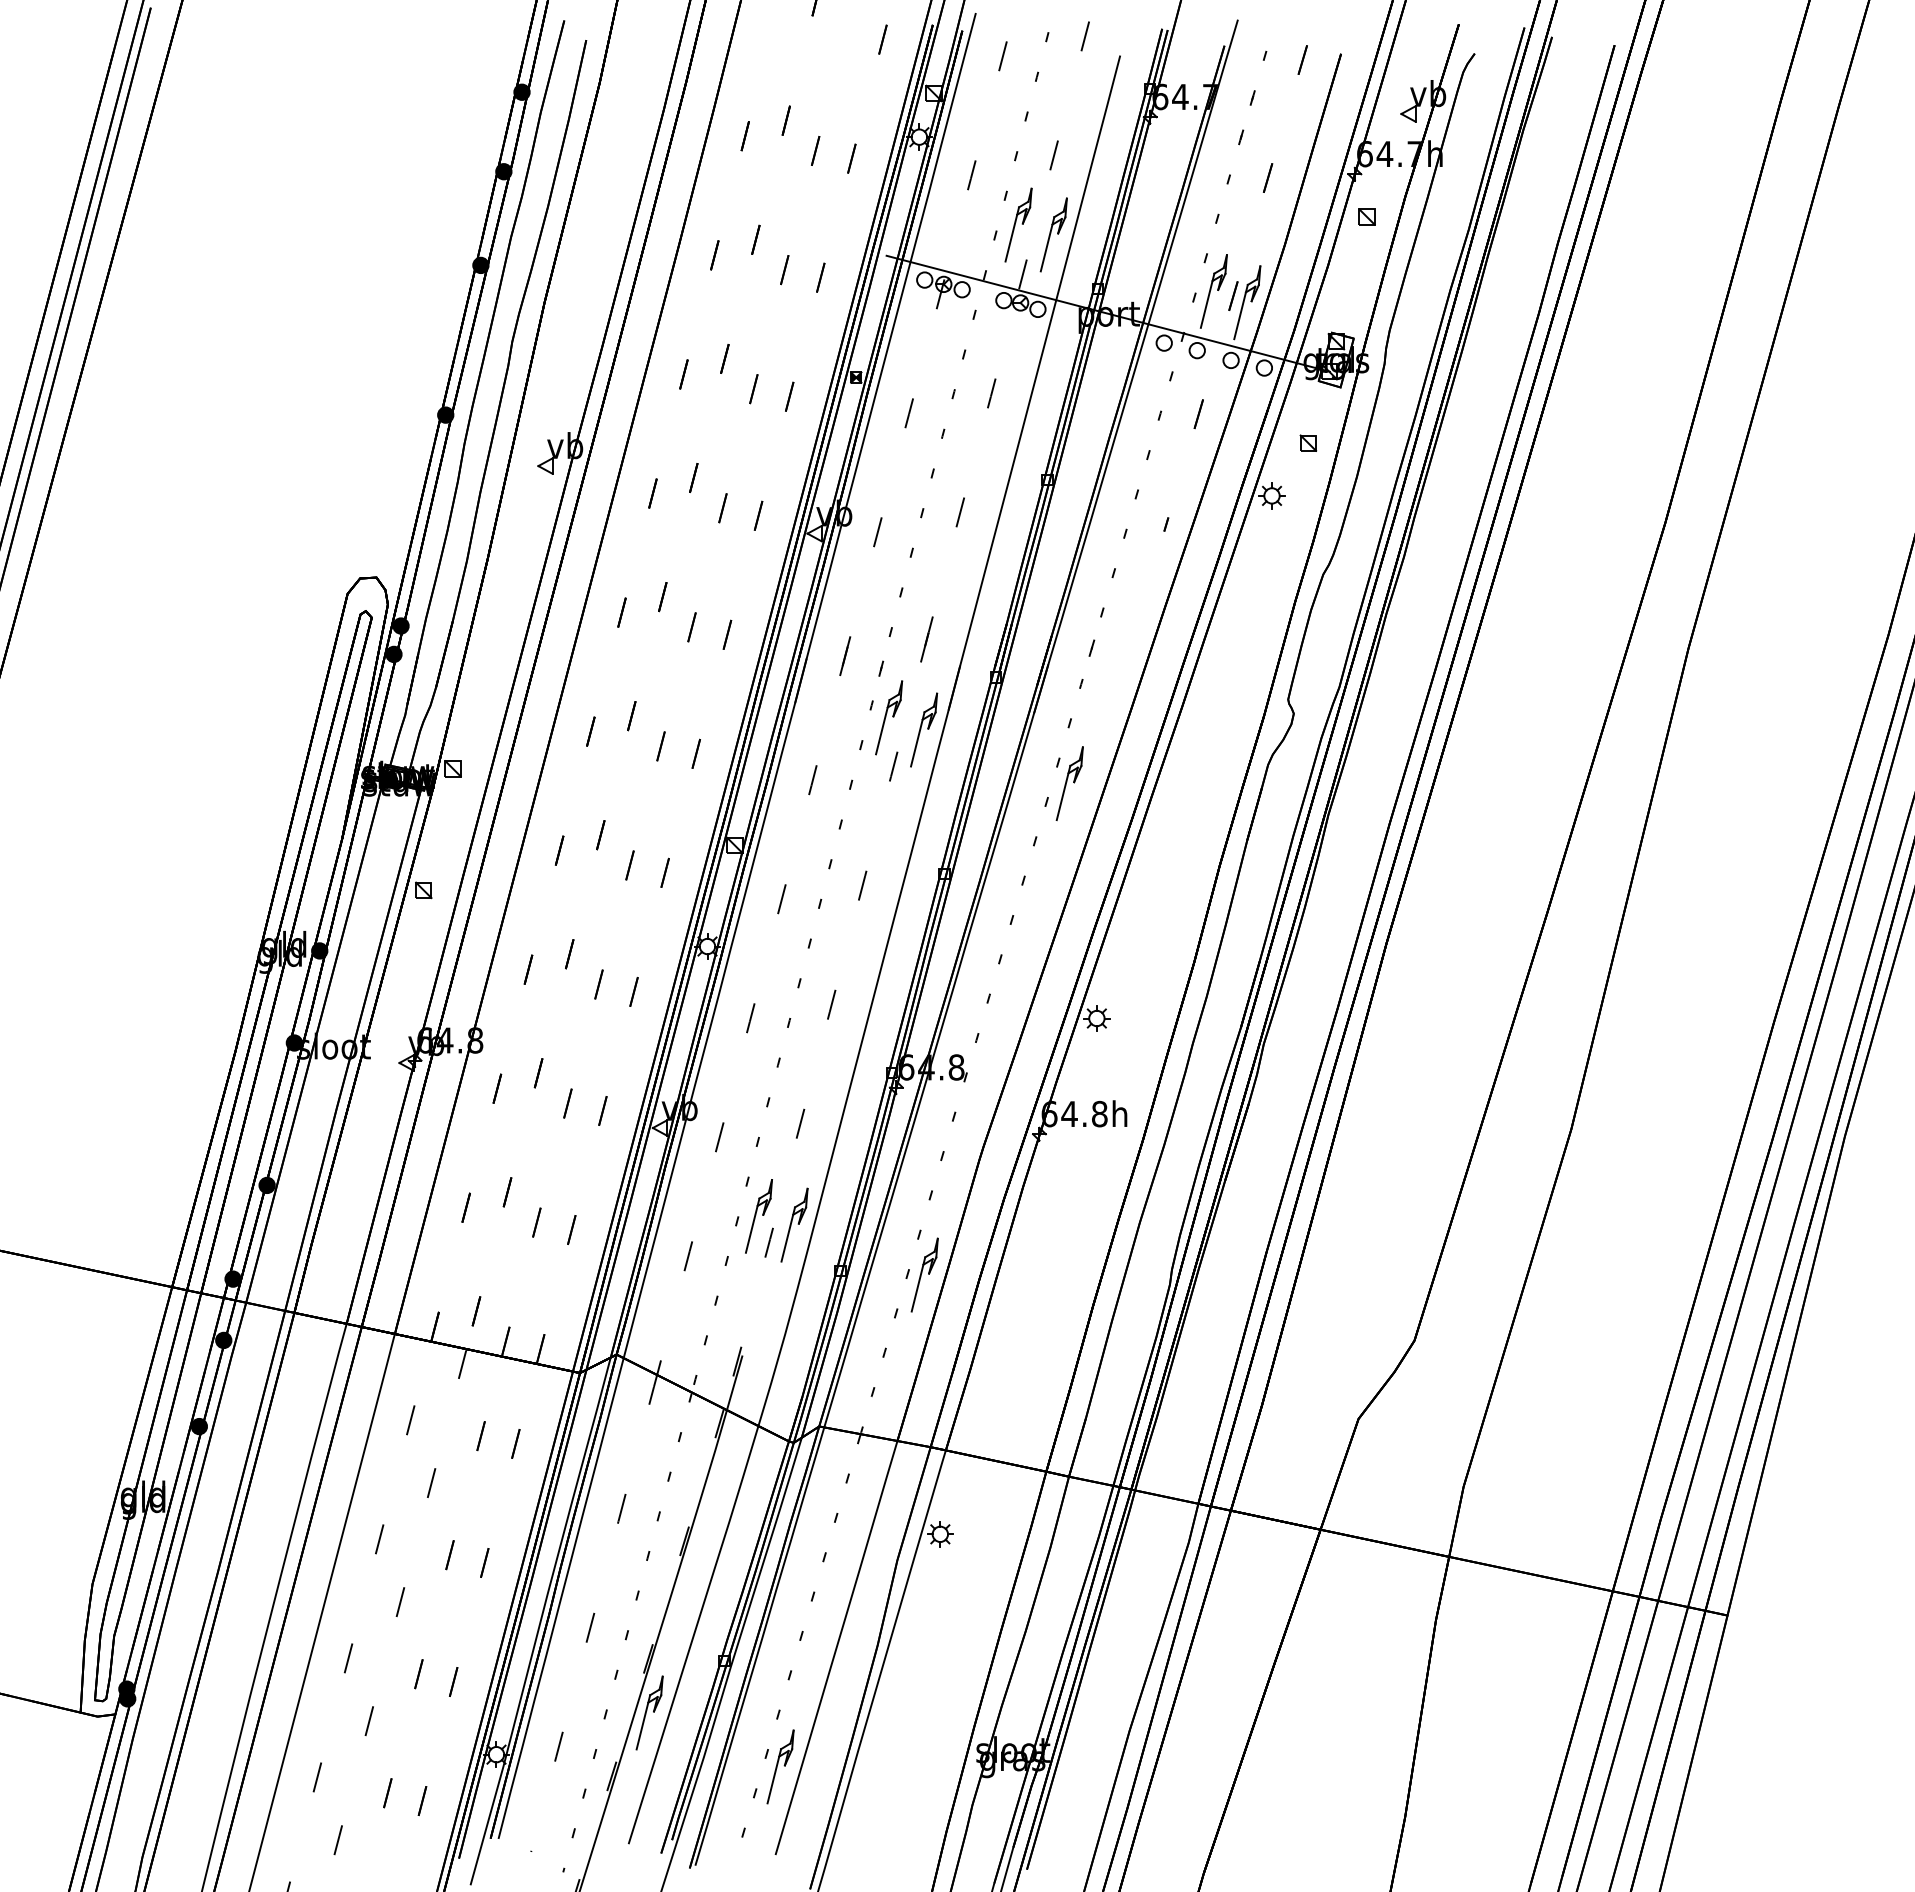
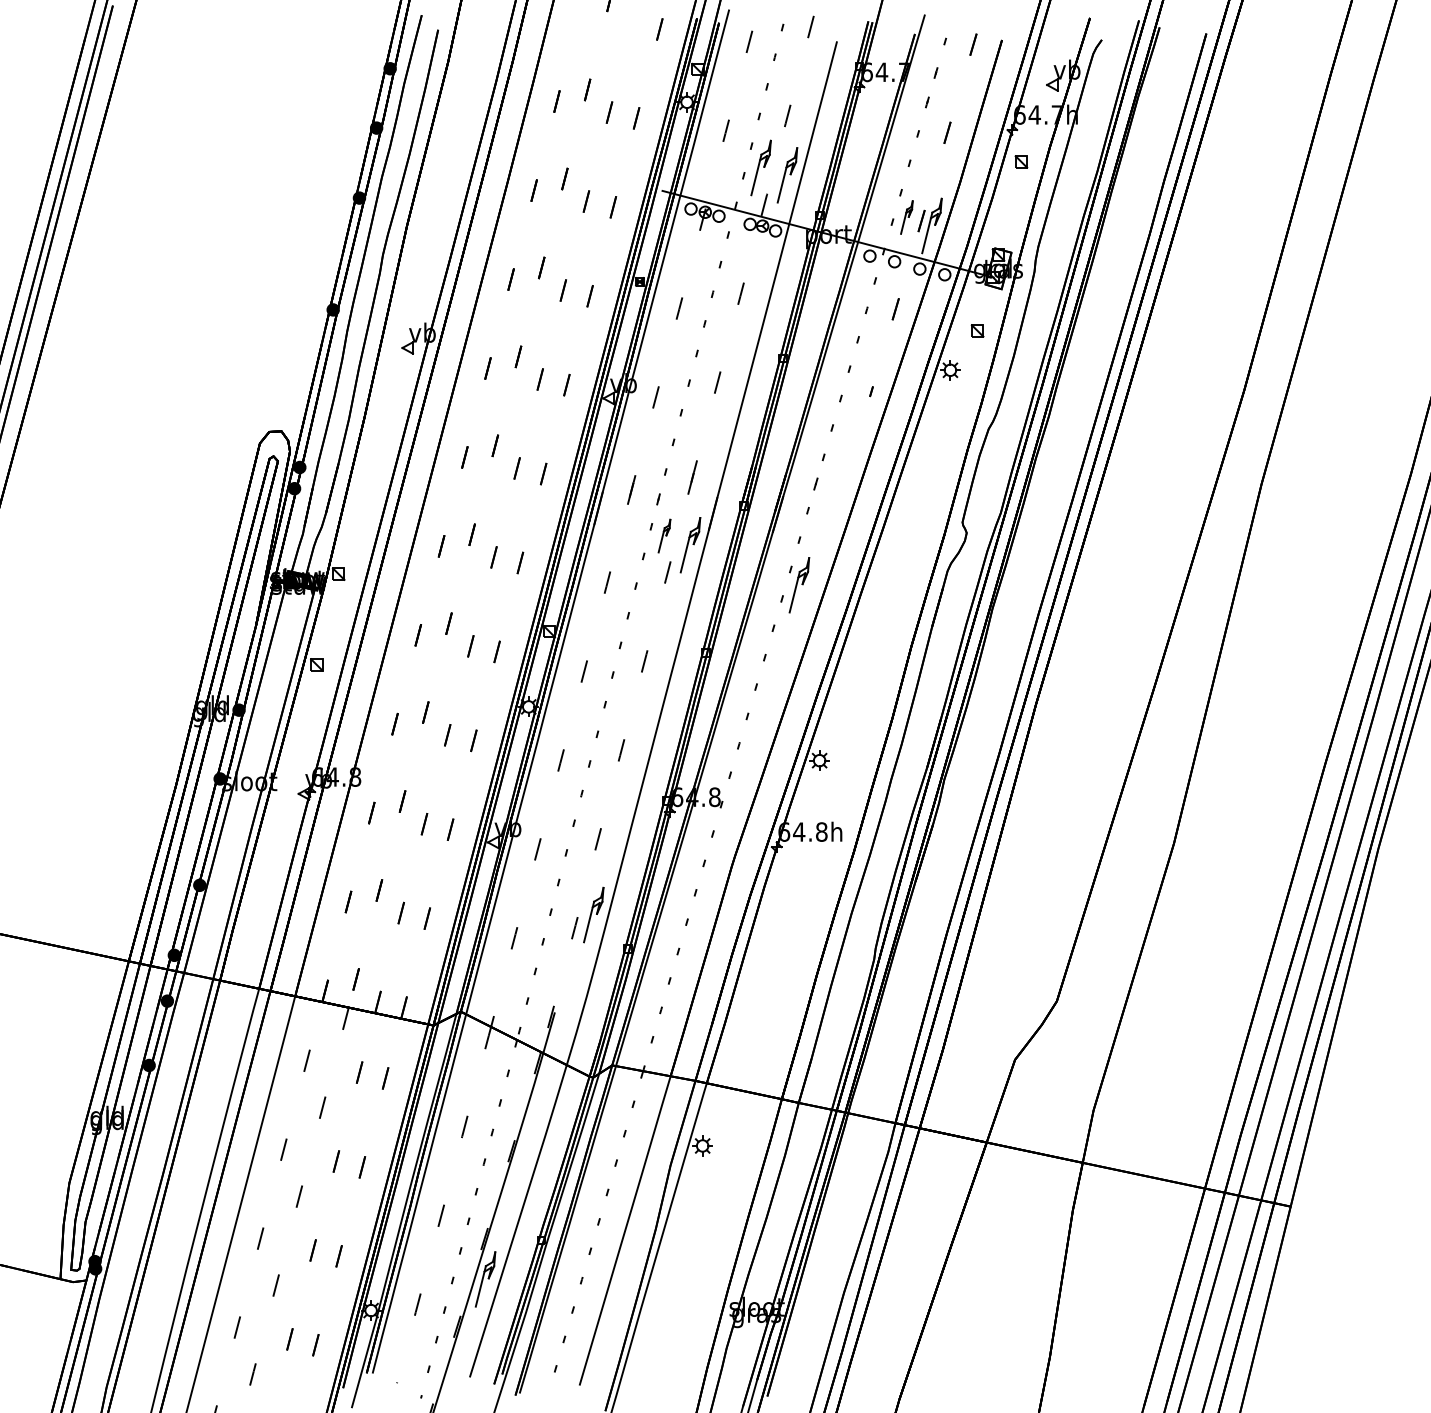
part: (1213, 291) -> (906, 217), size x0.6
part: (889, 717) -> (664, 535), size x0.6
part: (758, 1216) -> (566, 908), removed
part: (924, 1274) -> (690, 951), removed
part: (780, 1766) -> (583, 1319), removed

